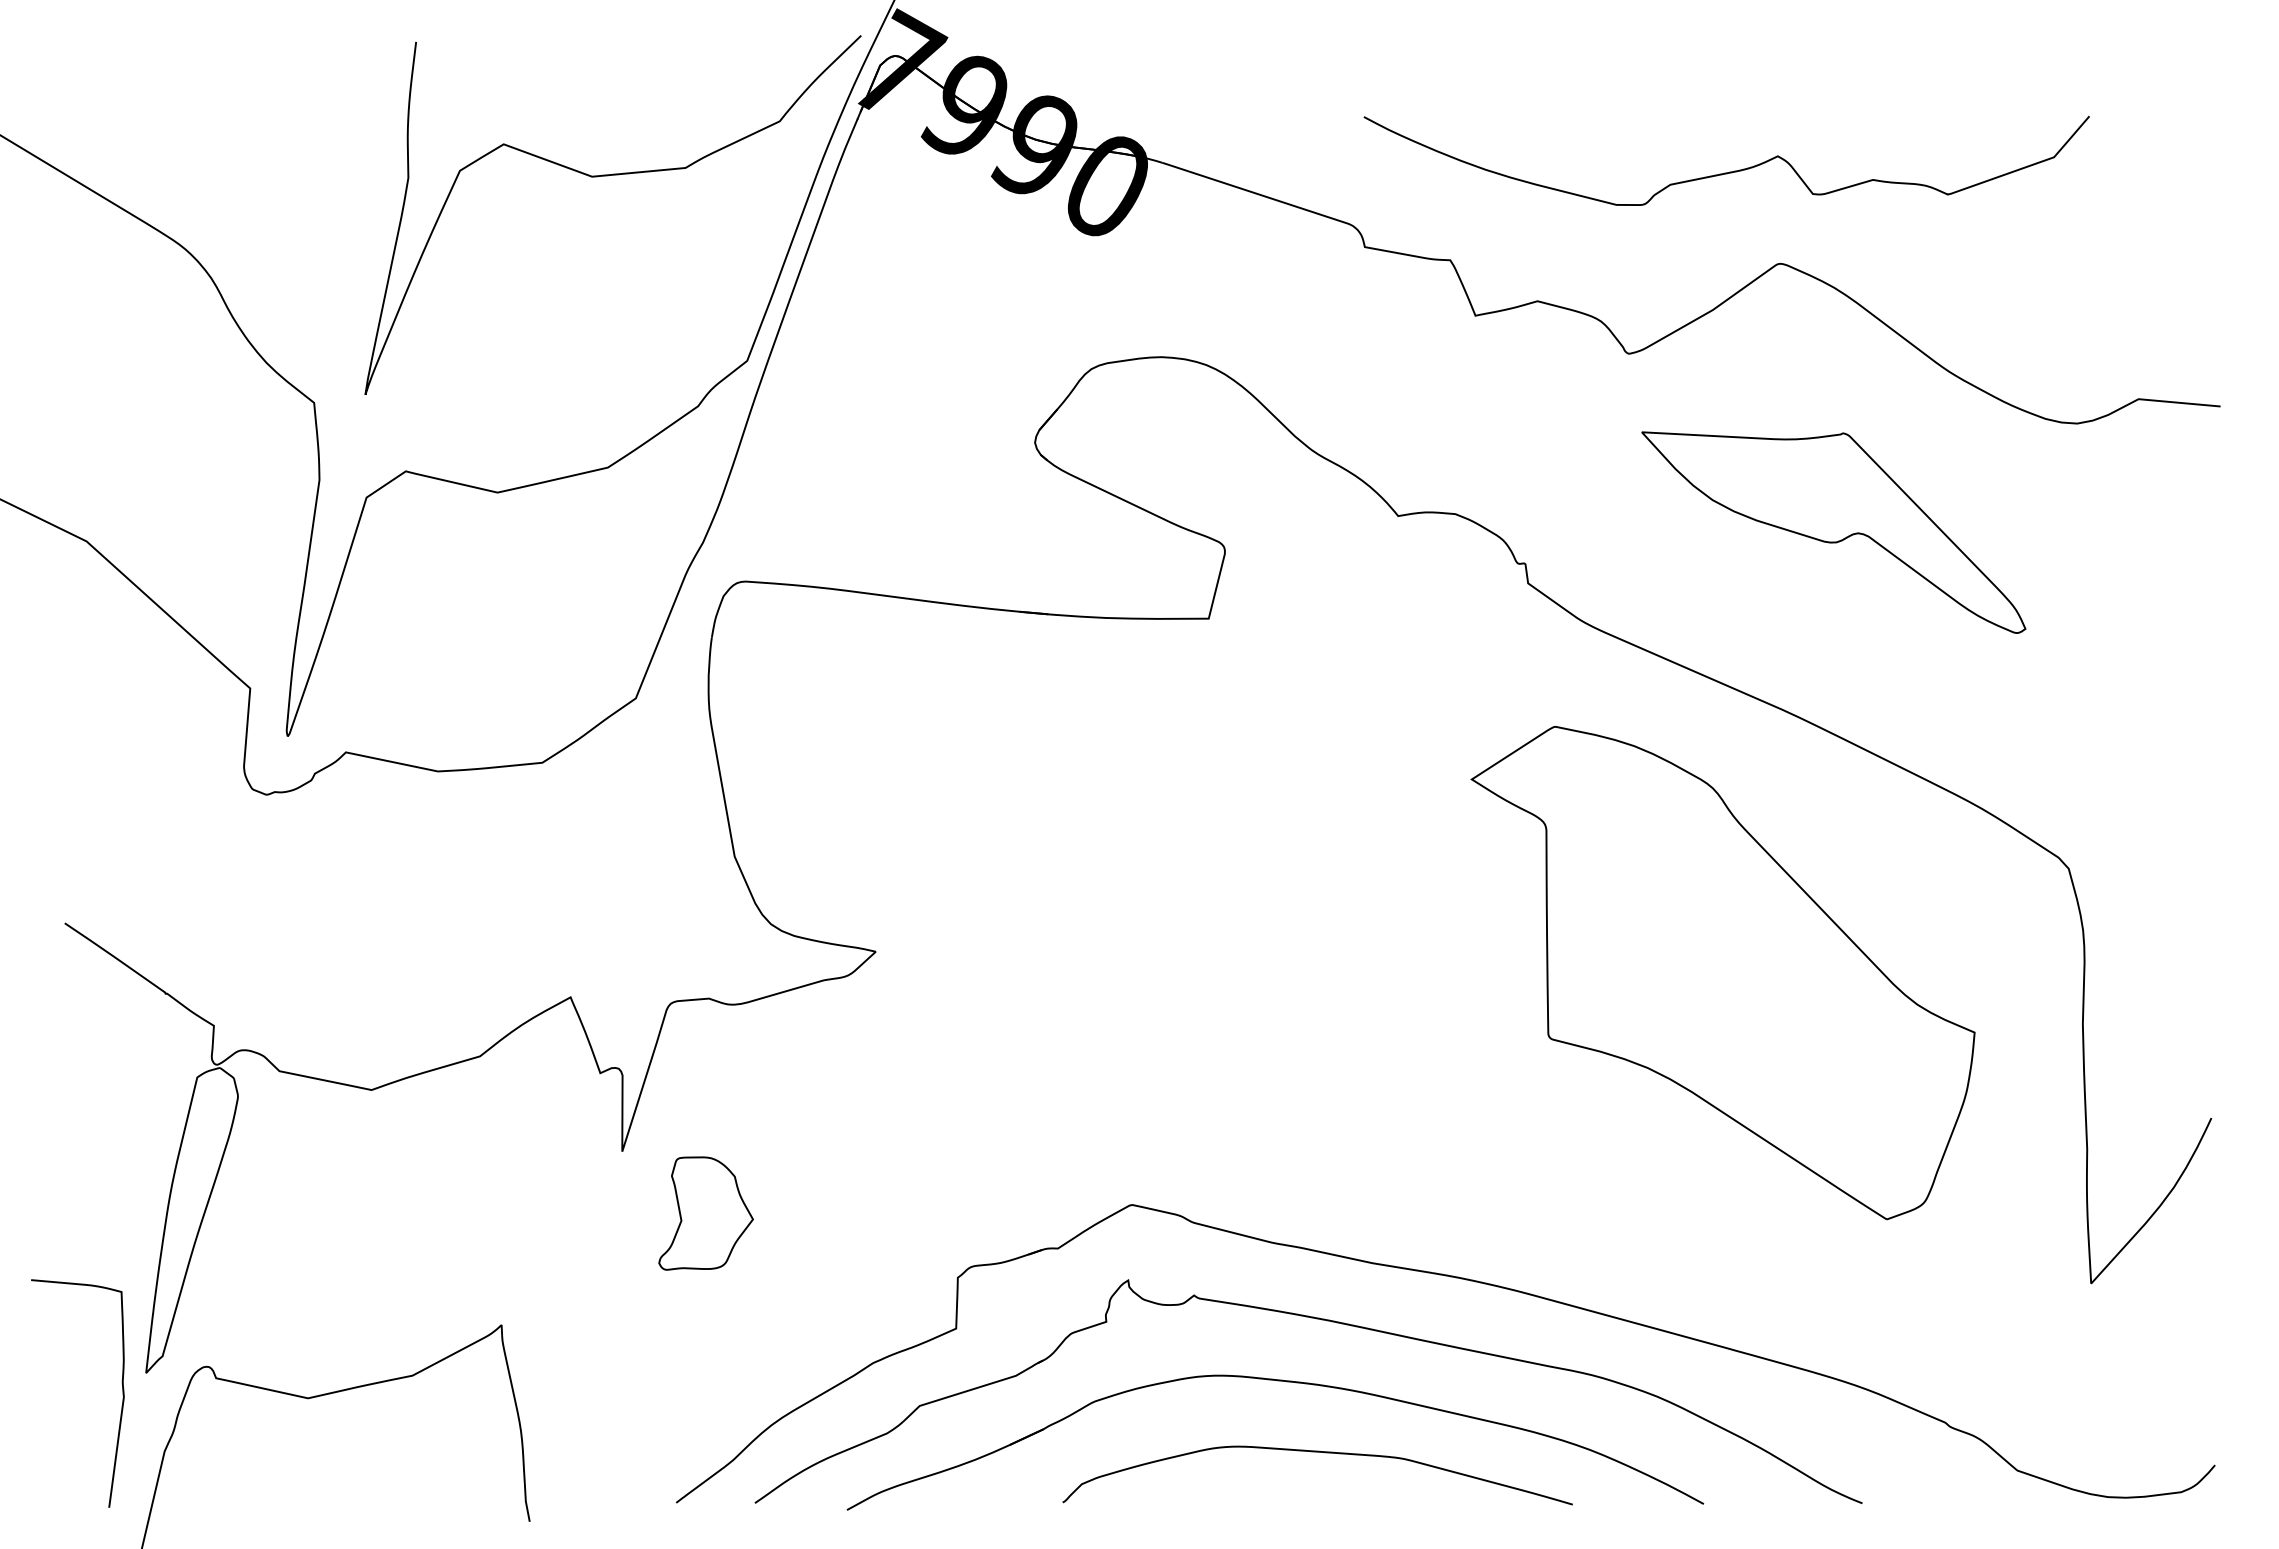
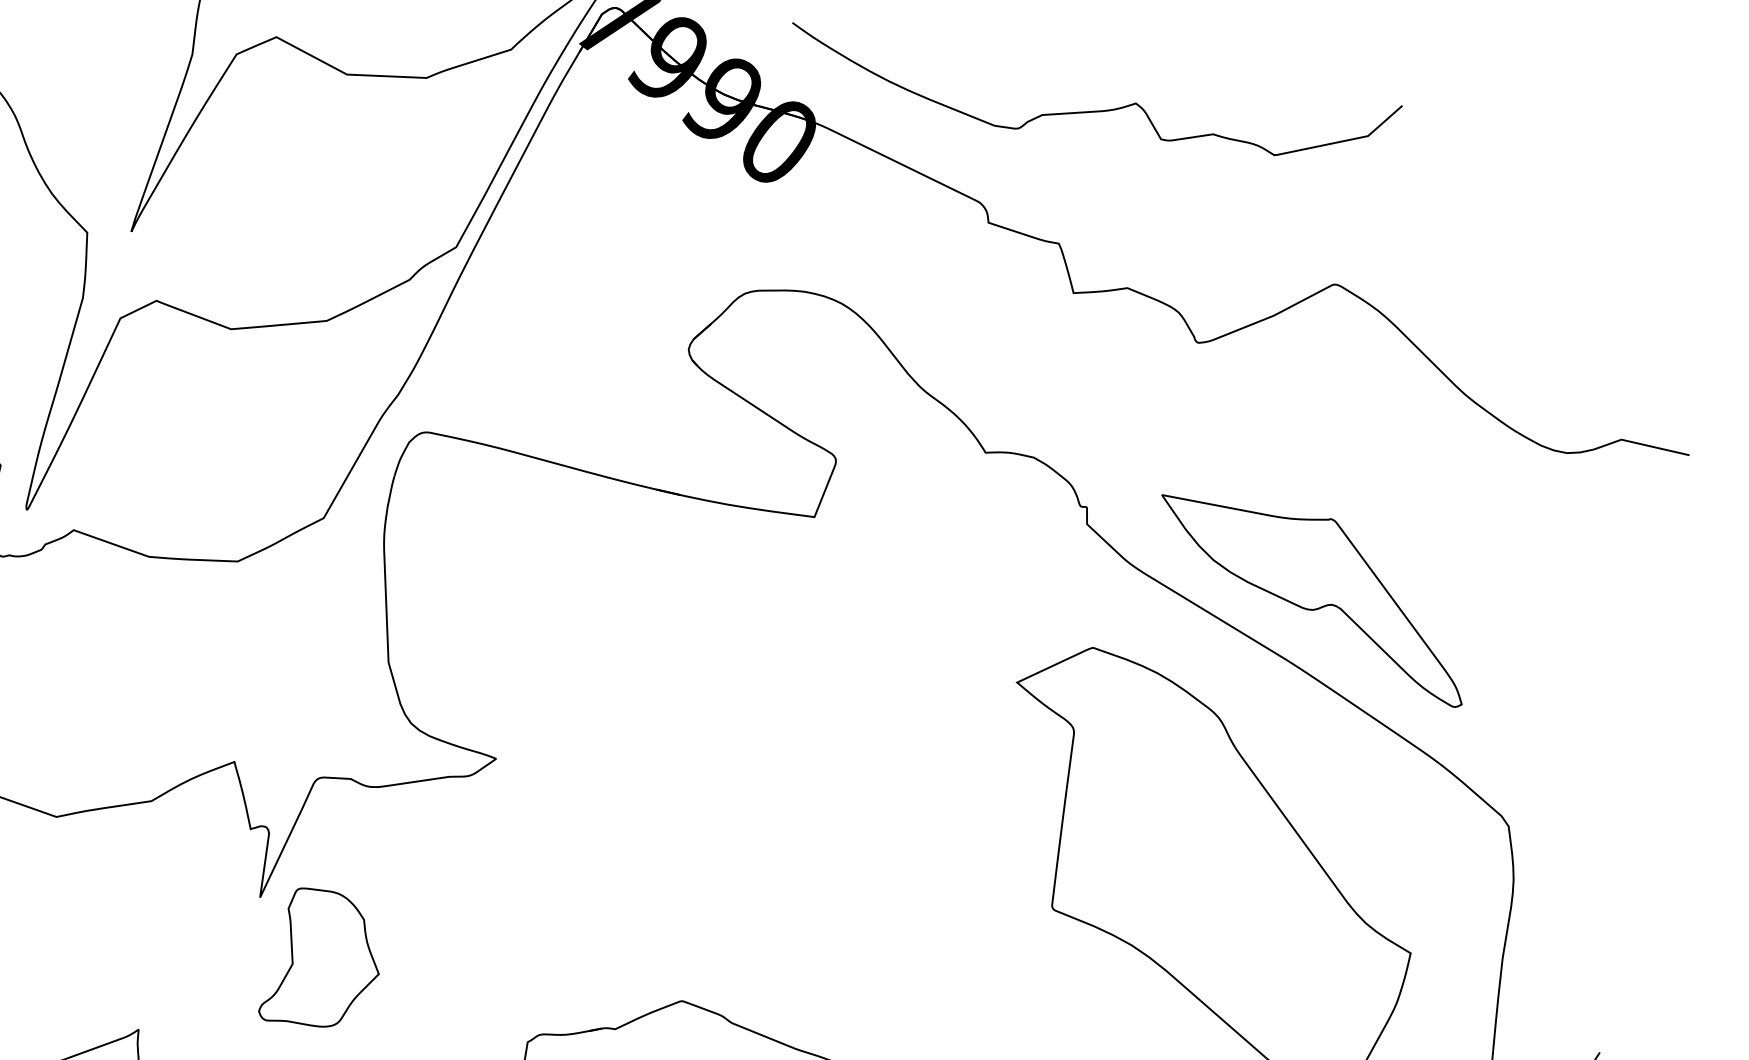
curve: (1729, 171) -> (1093, 110), moved
part: (1833, 532) -> (1311, 601), moved
part: (705, 1213) -> (322, 959), size x1.43

